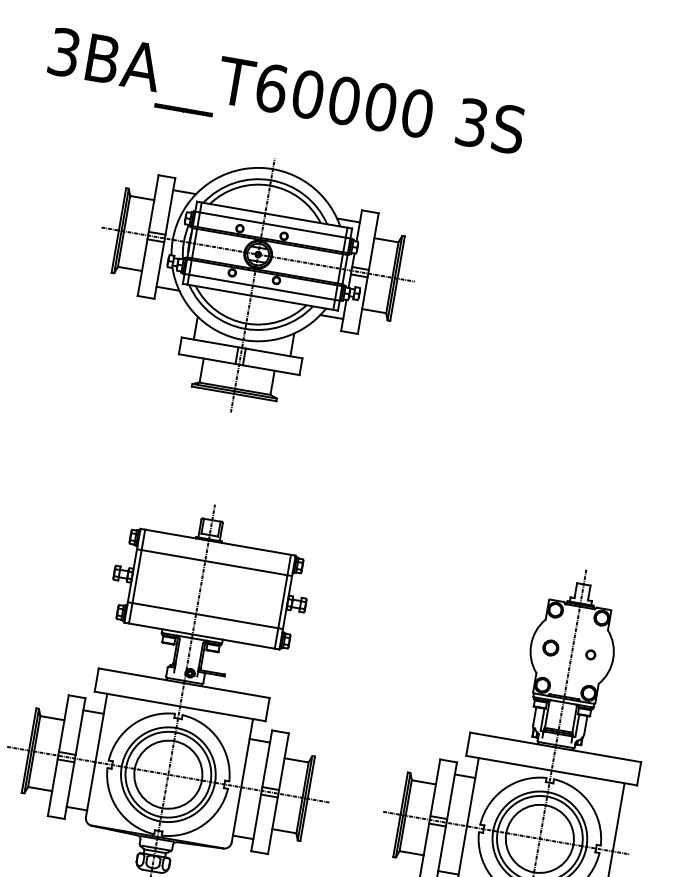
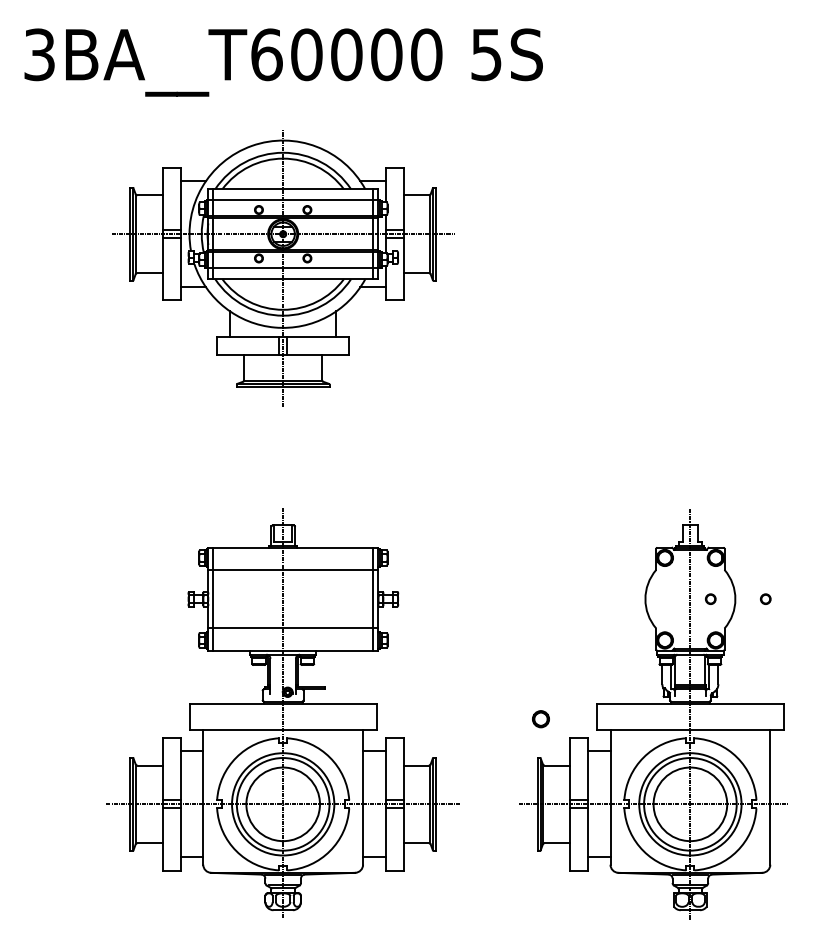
text: (472, 122) -> (486, 54), 3S -> 5S
part: (550, 648) -> (540, 719), moved
part: (640, 662) -> (765, 598), added

